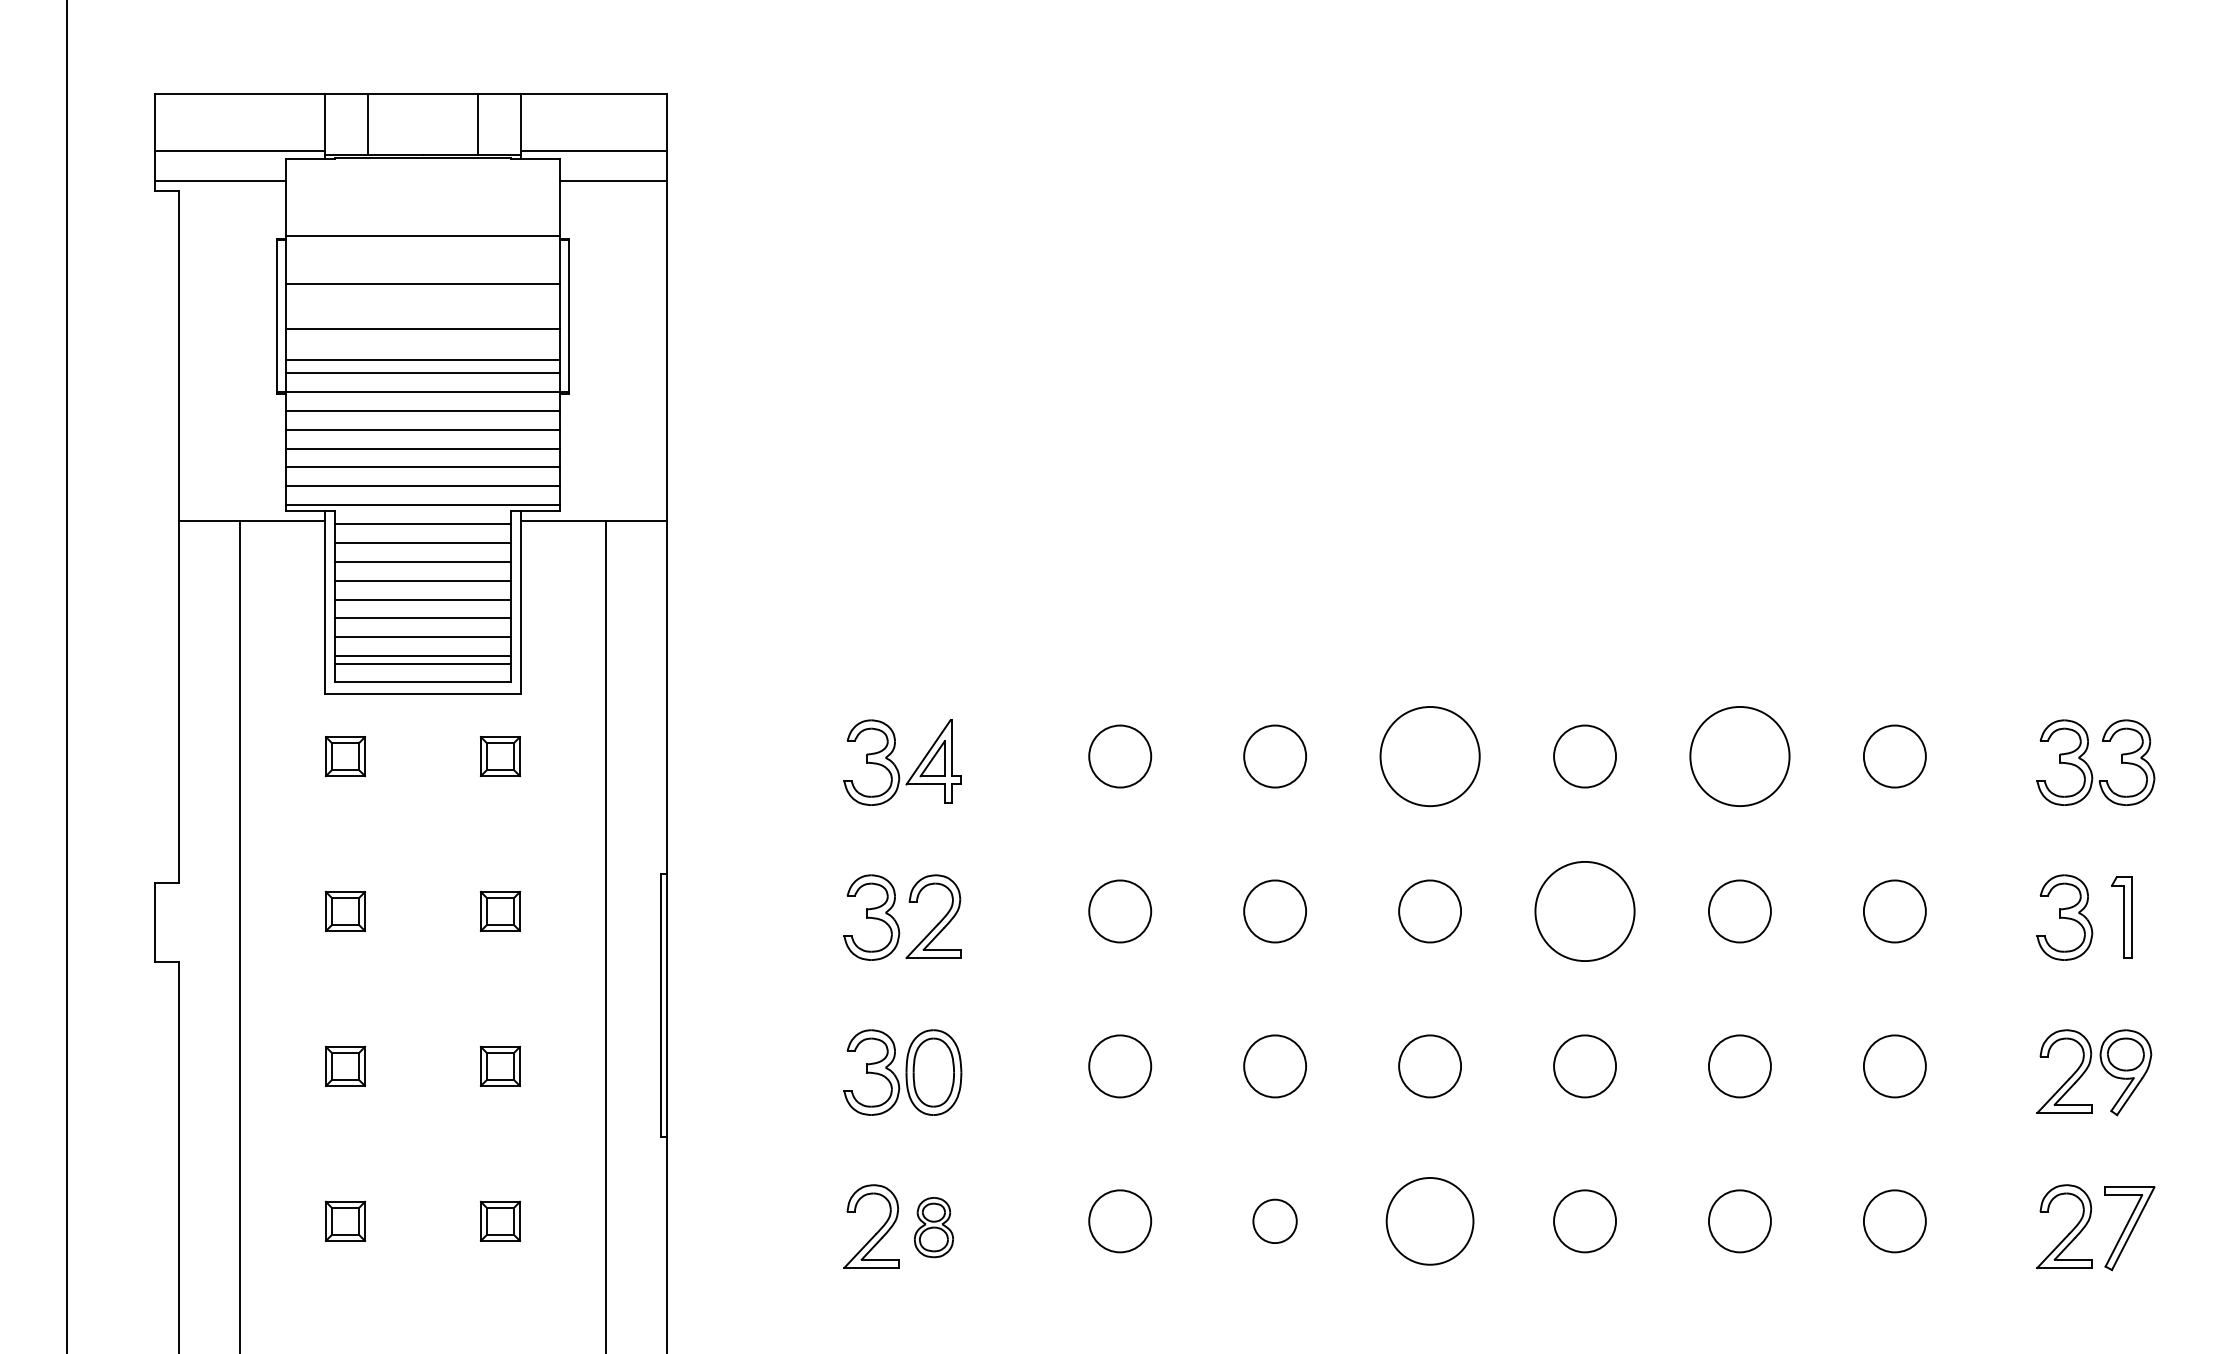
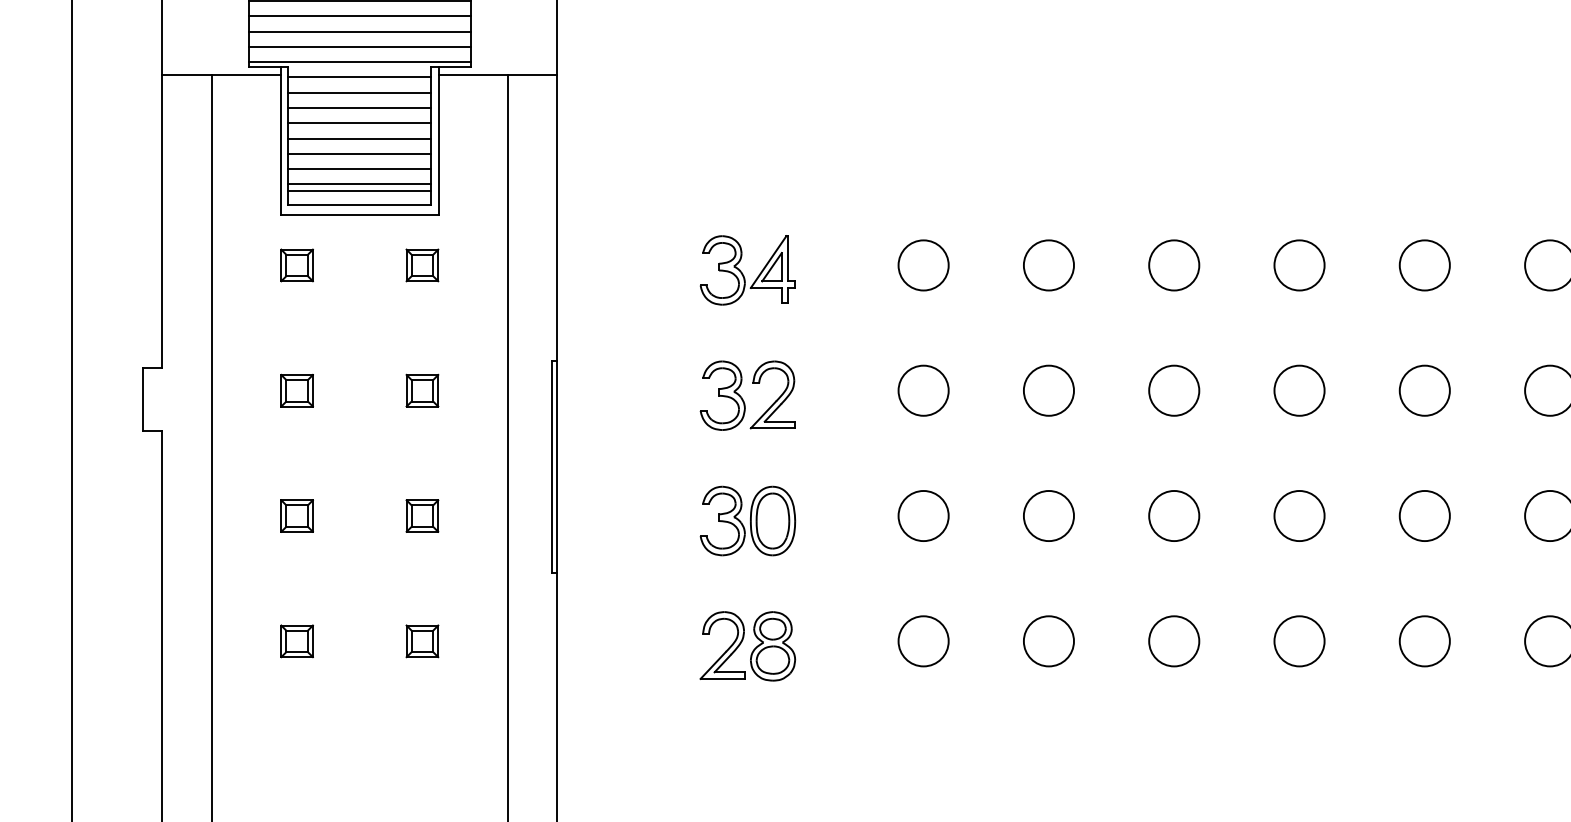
circle: (1429, 756) -> (1173, 265), size x0.62
circle: (1739, 756) -> (1424, 265), size x0.62
circle: (1585, 911) -> (1299, 390), size x0.62
circle: (1274, 1221) -> (1048, 641), size x1.43
circle: (1430, 1221) -> (1174, 641), size x0.71
part: (933, 1227) -> (772, 646), size x1.43

